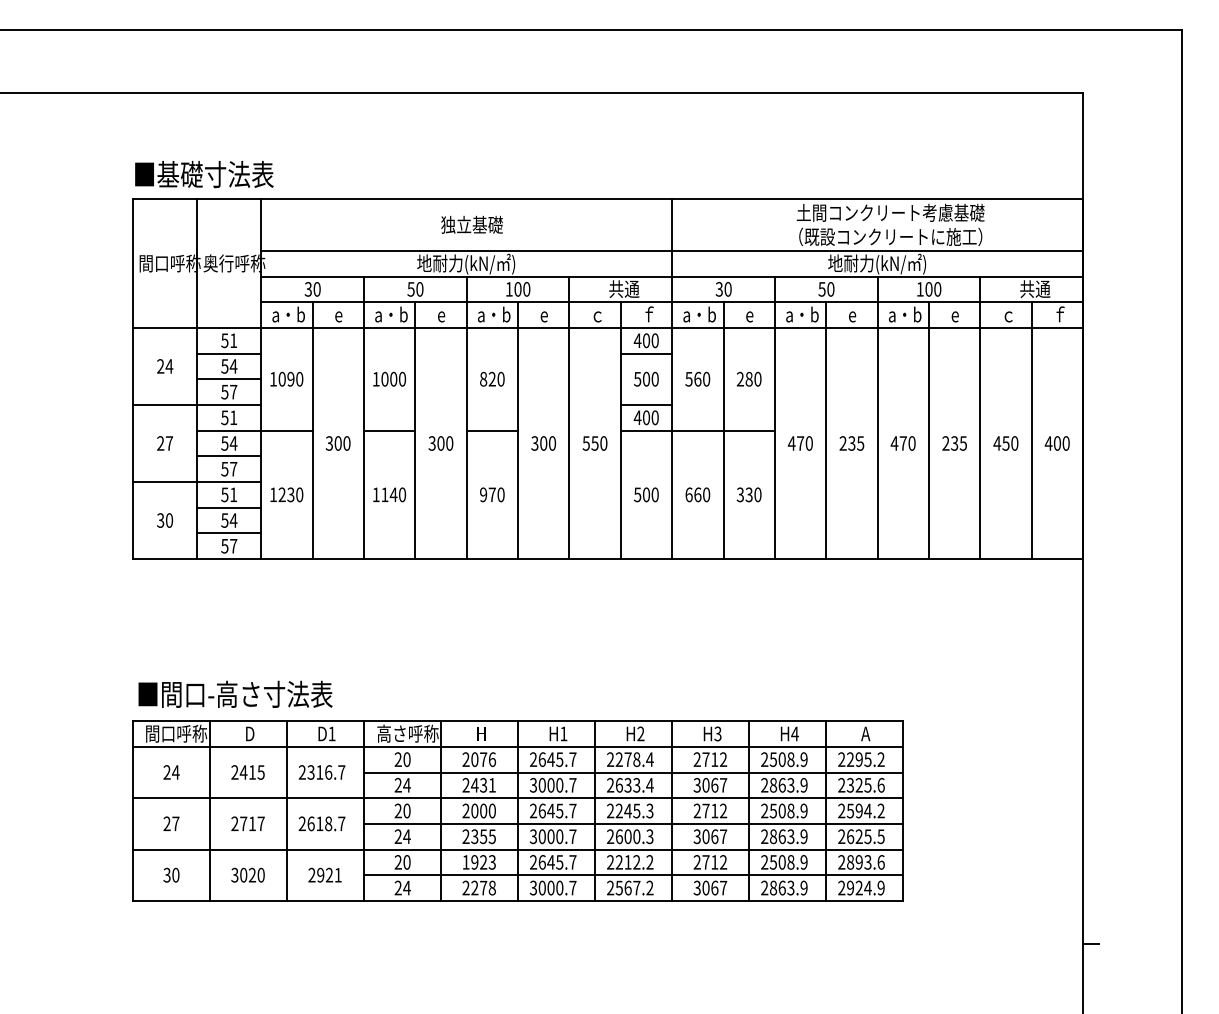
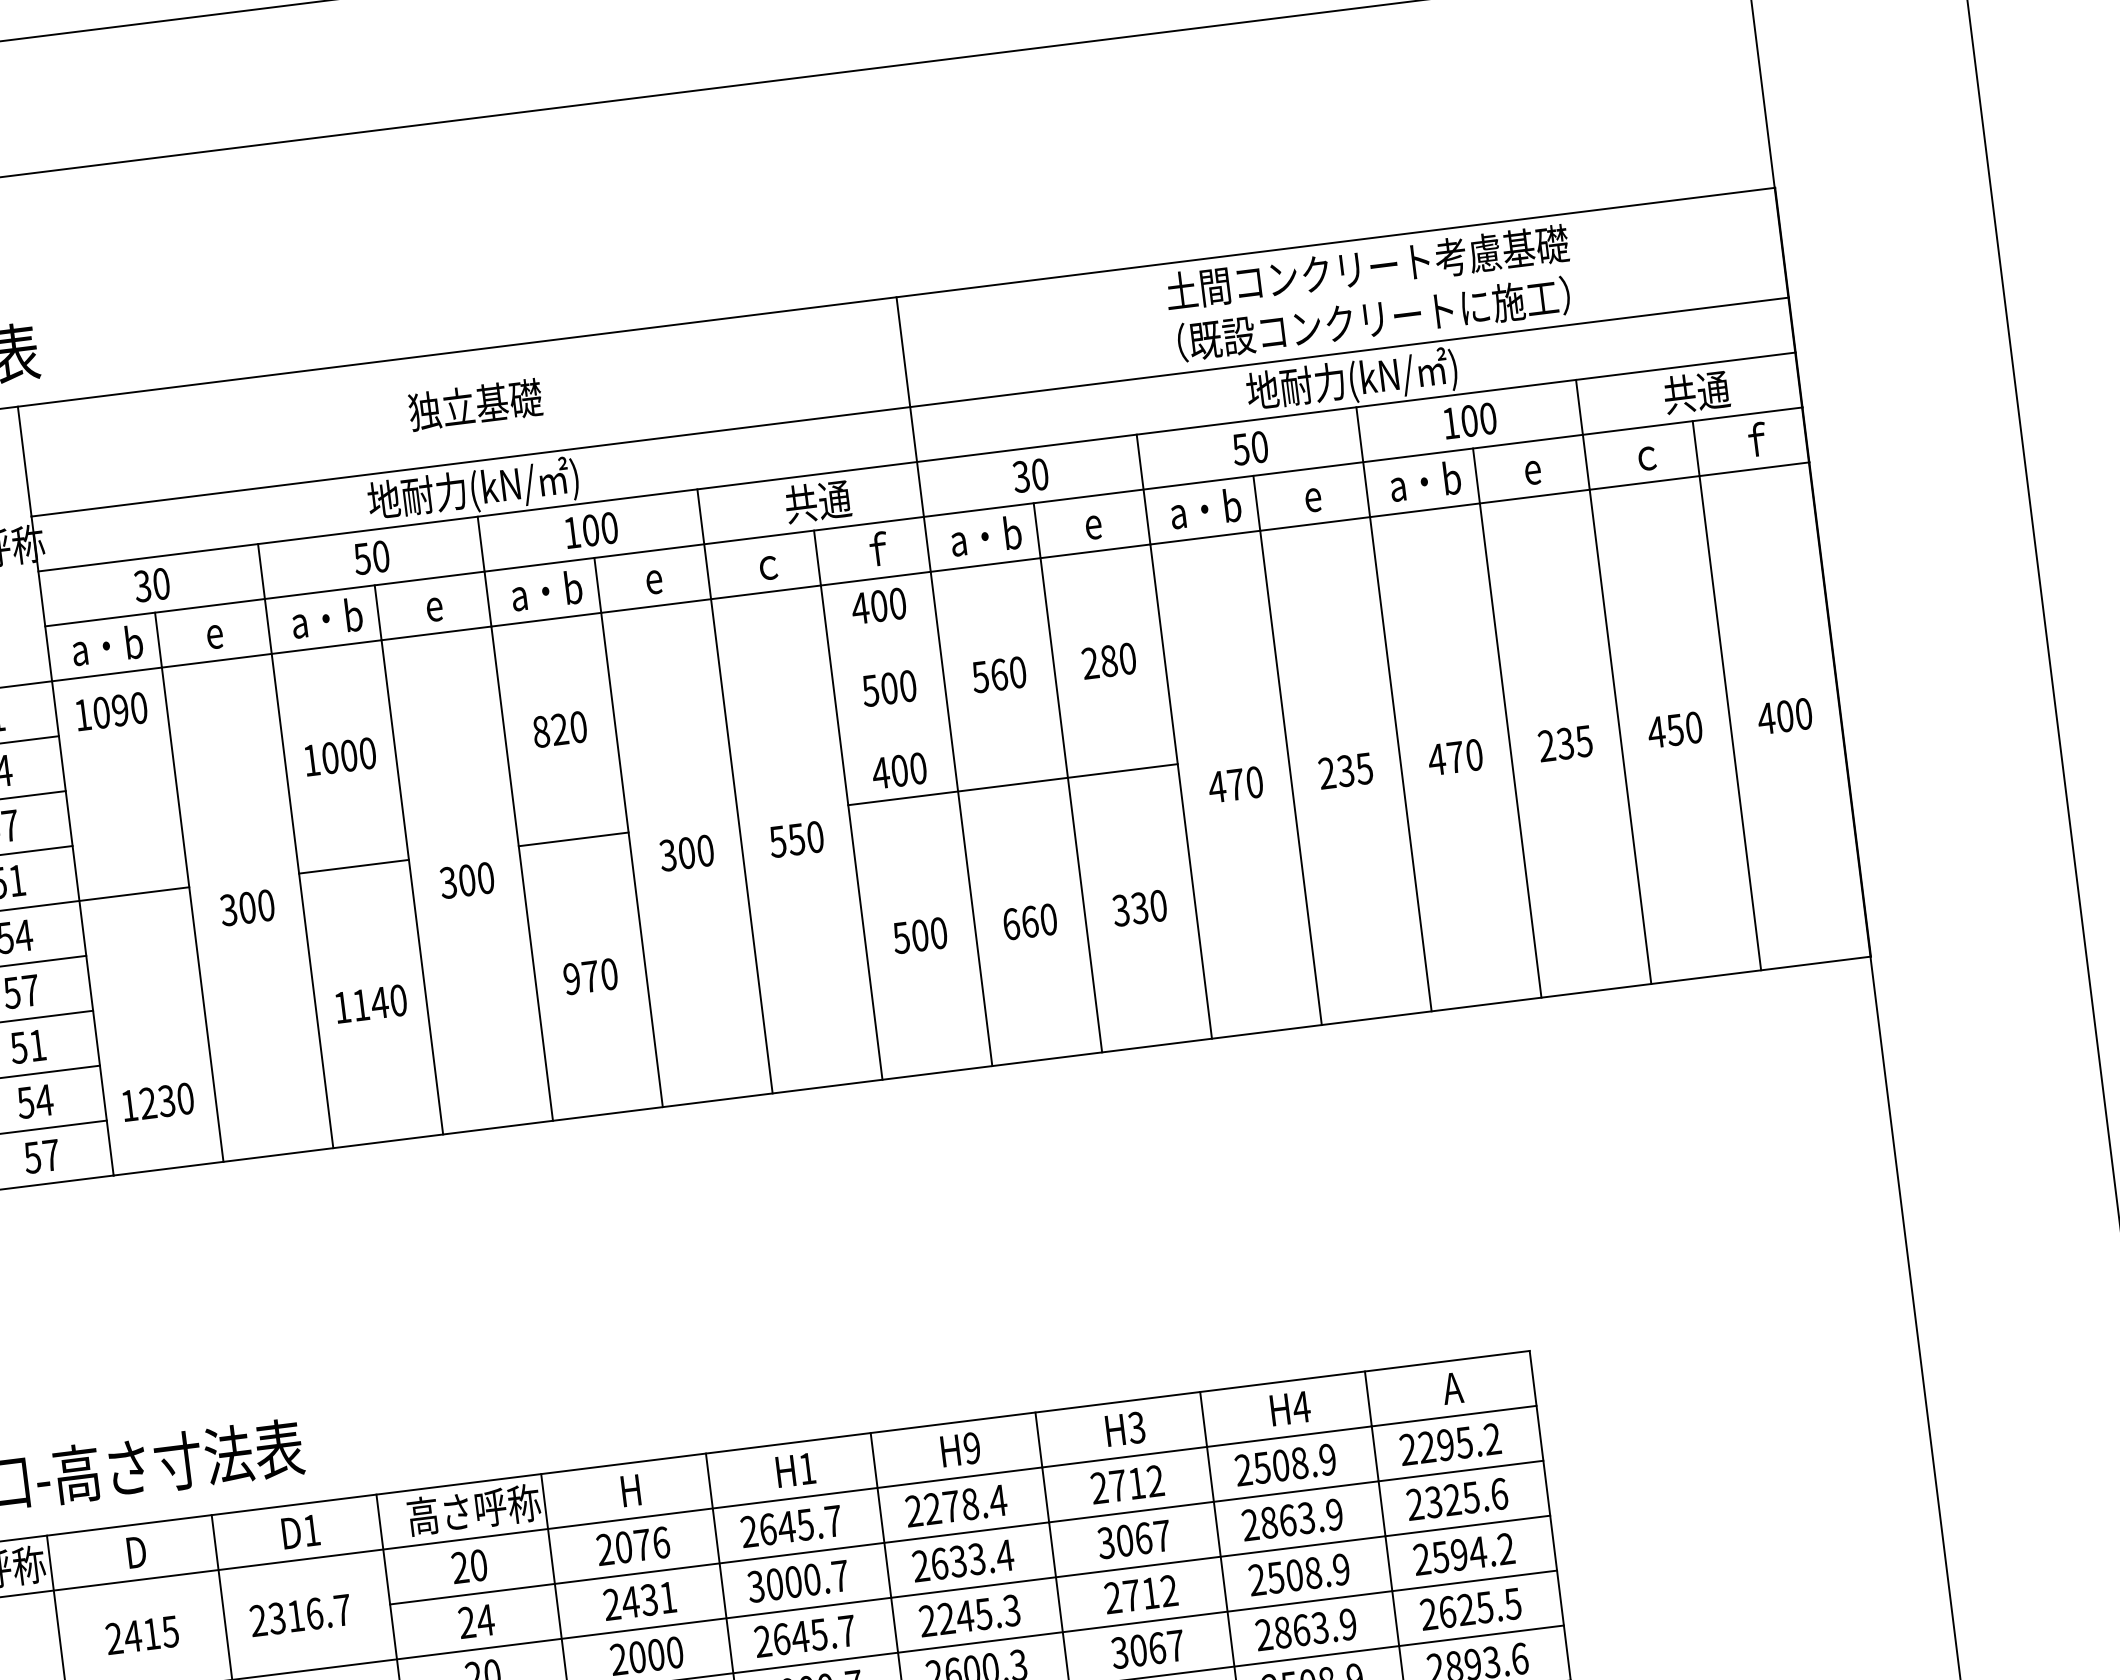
line: (646, 353) -> (882, 633), removed
text: (286, 378) -> (110, 709), moved
line: (646, 404) -> (896, 742), removed
text: (286, 494) -> (157, 1101), moved
text: (640, 734) -> (971, 1449), H2 -> H9

